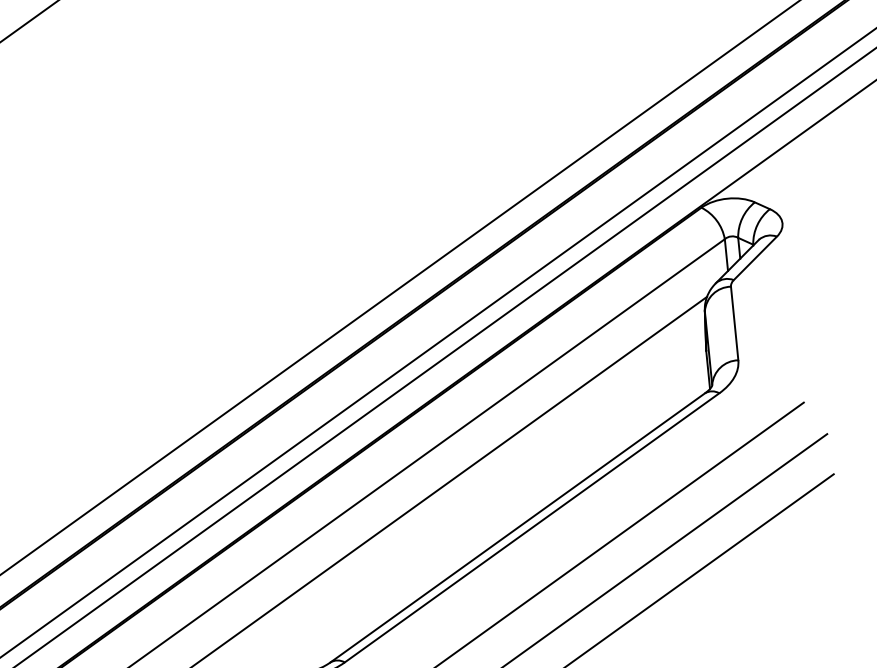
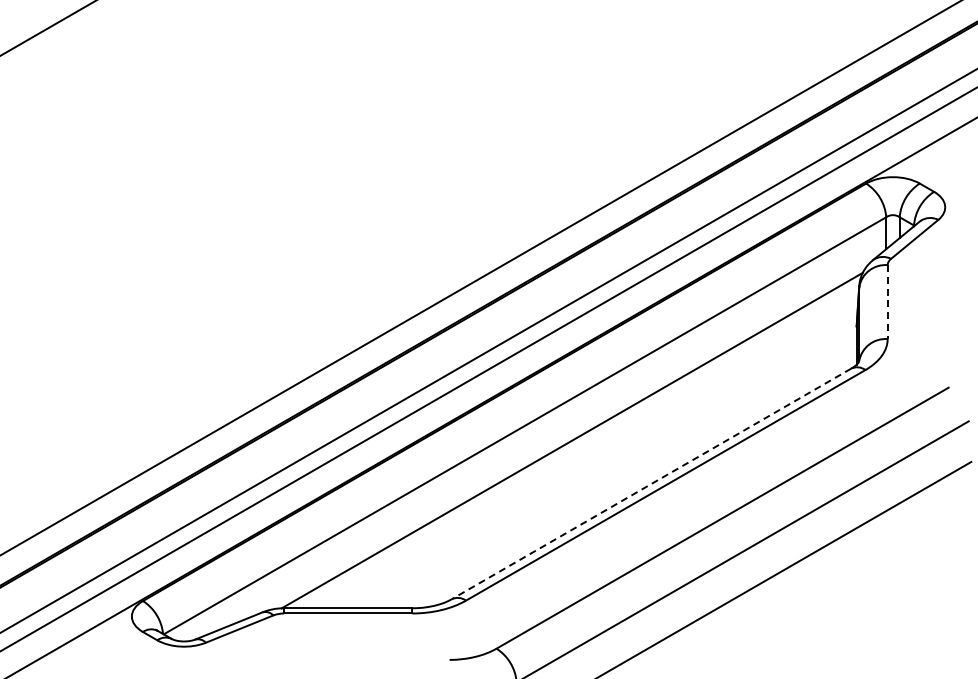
line: (734, 323) -> (887, 302), solid -> dashed
line: (517, 527) -> (651, 483), solid -> dashed

